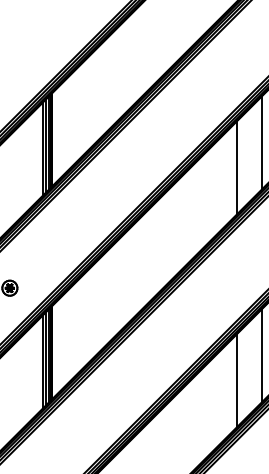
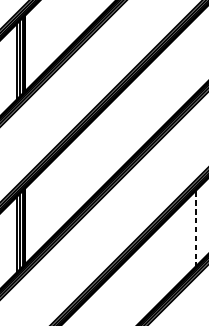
line: (262, 141) -> (195, 55), removed
line: (237, 167) -> (175, 76), removed
line: (262, 355) -> (195, 228), solid -> dashed
line: (237, 380) -> (175, 249), removed

